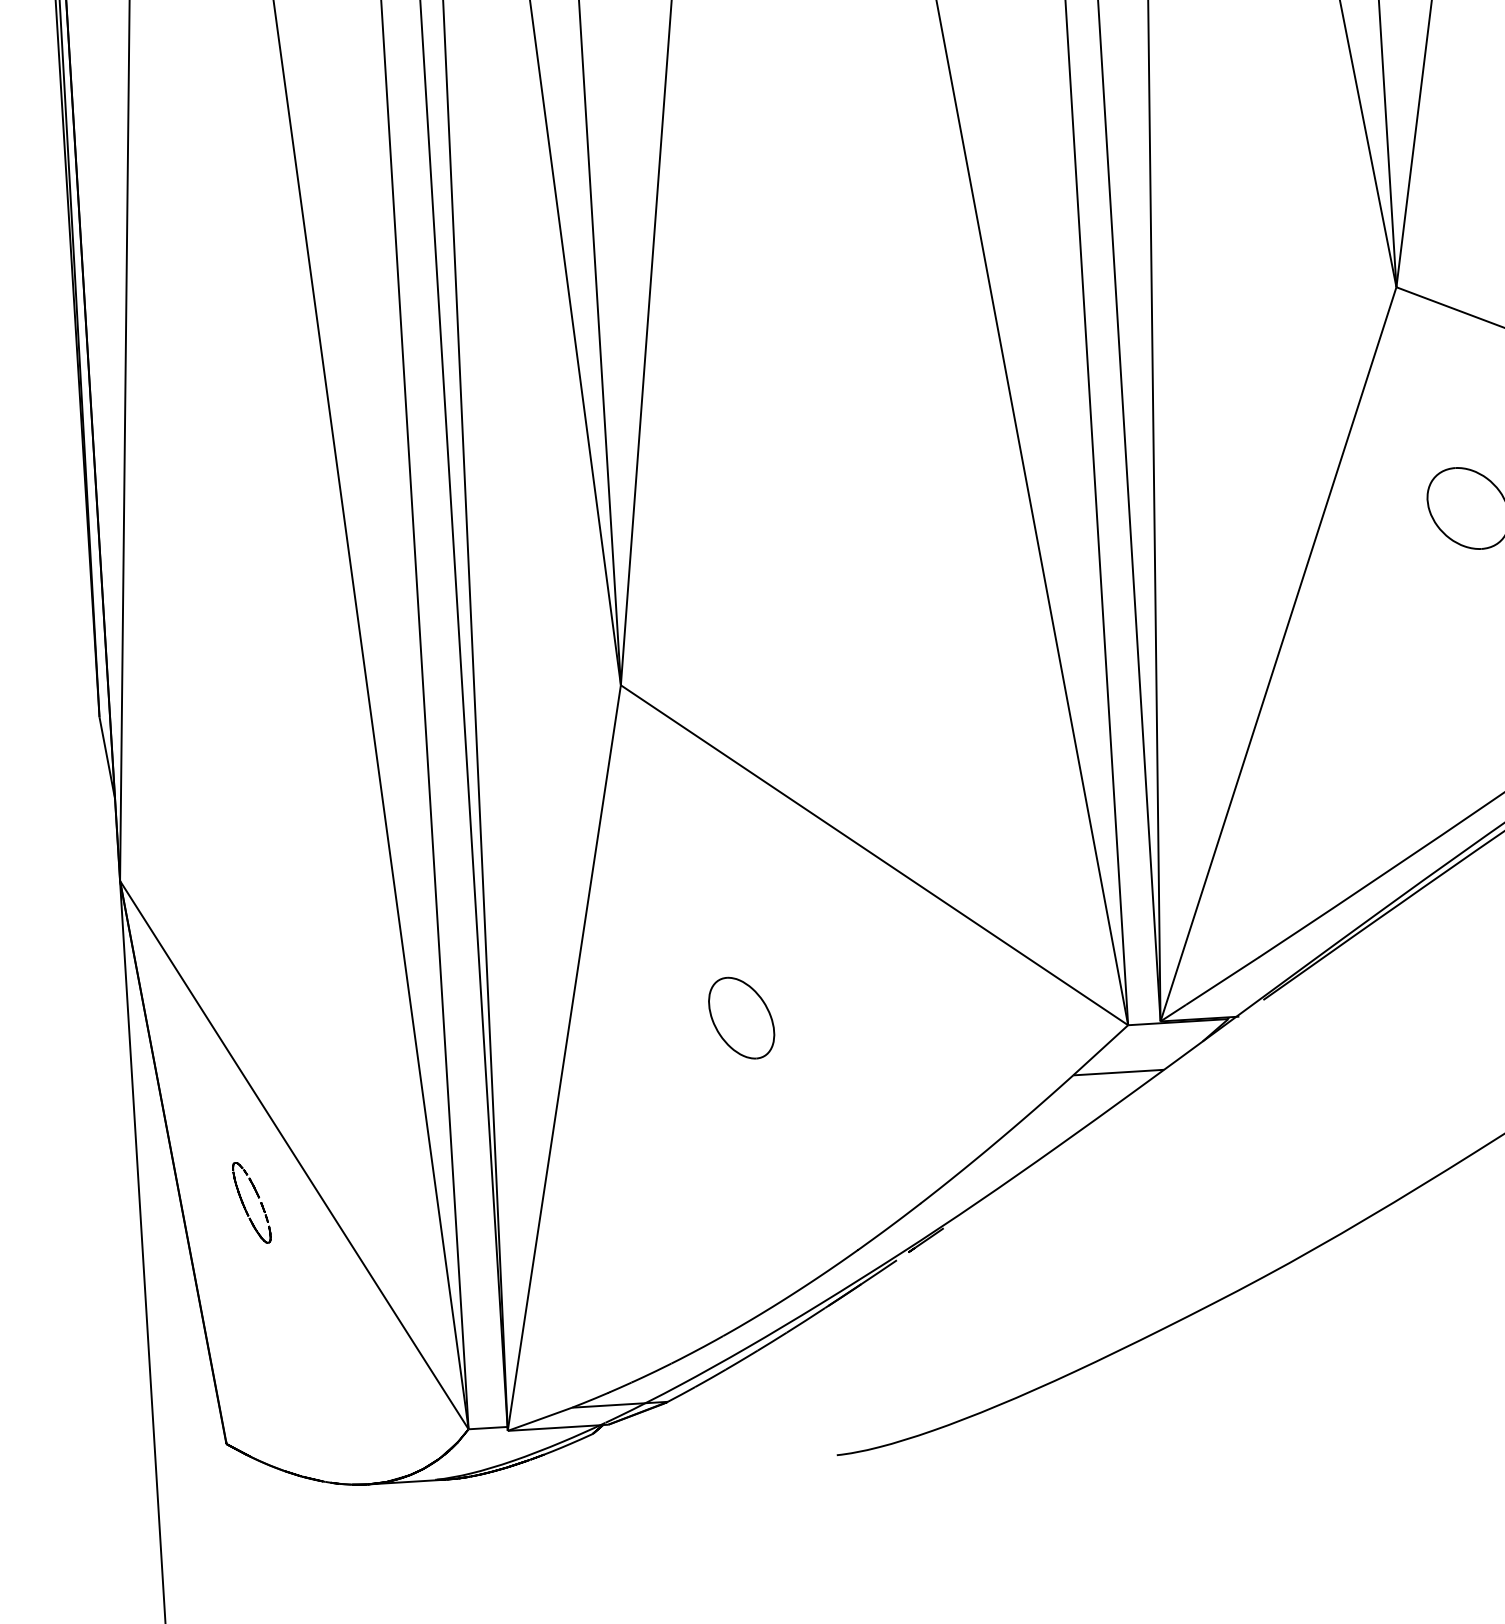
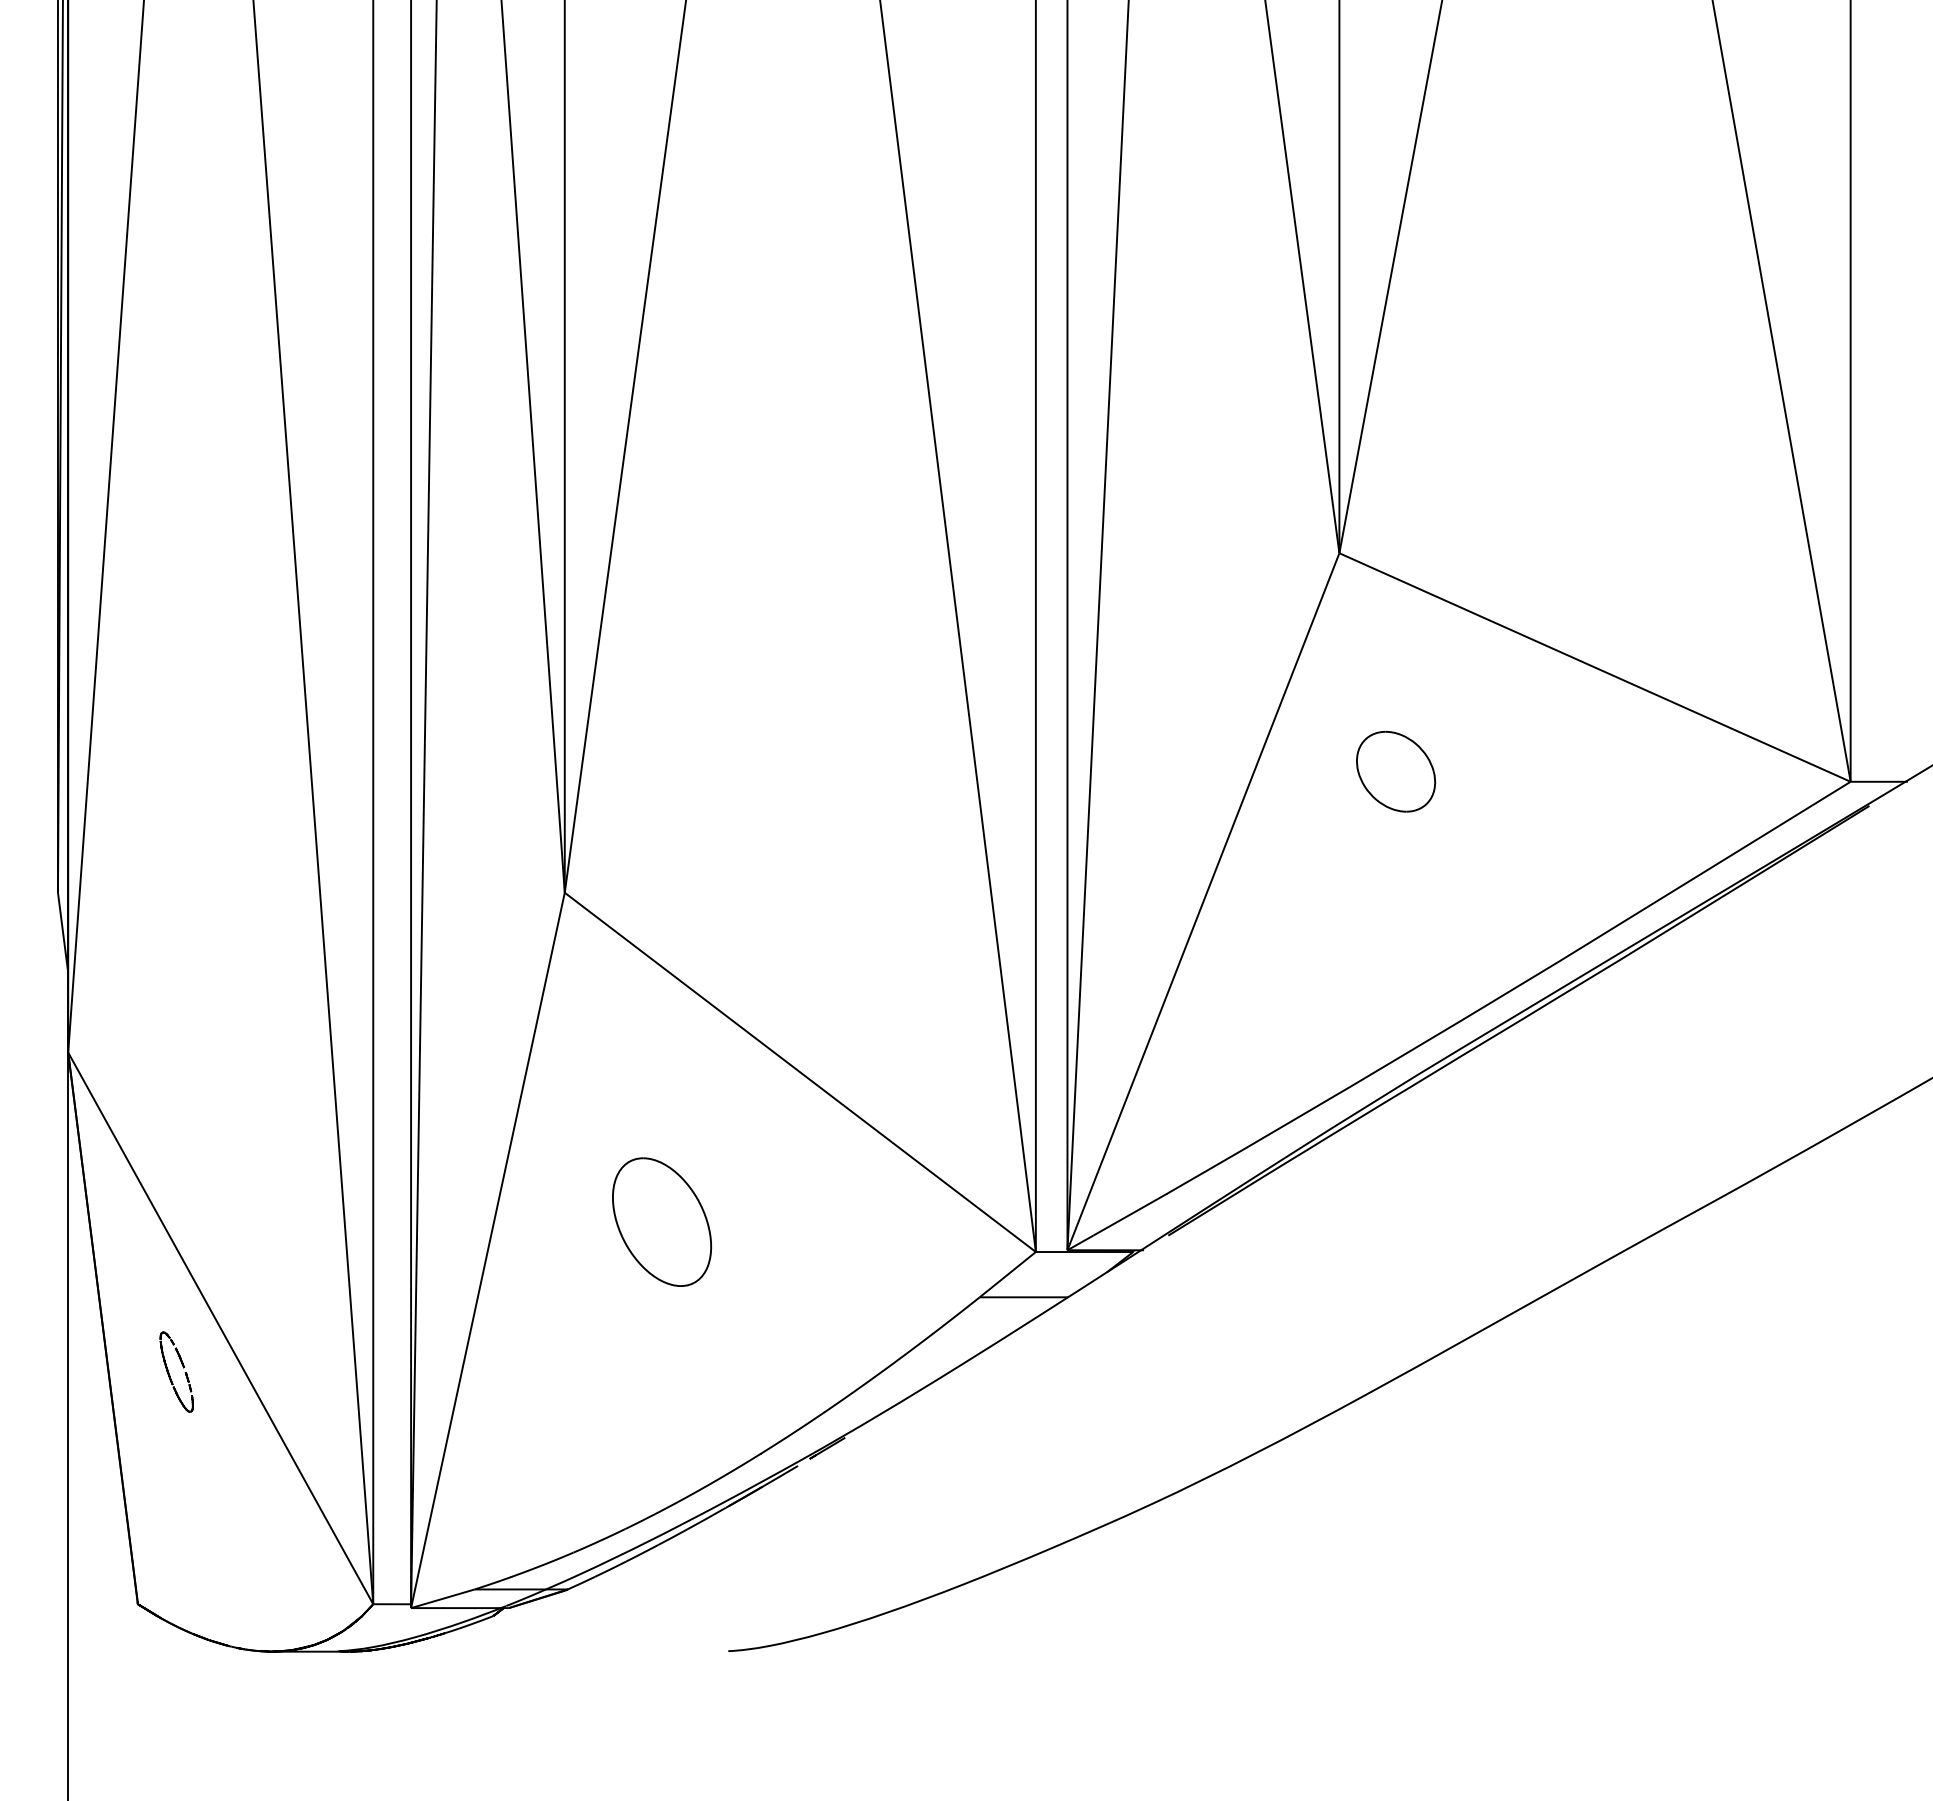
part: (741, 1018) -> (661, 1222), size x1.6

